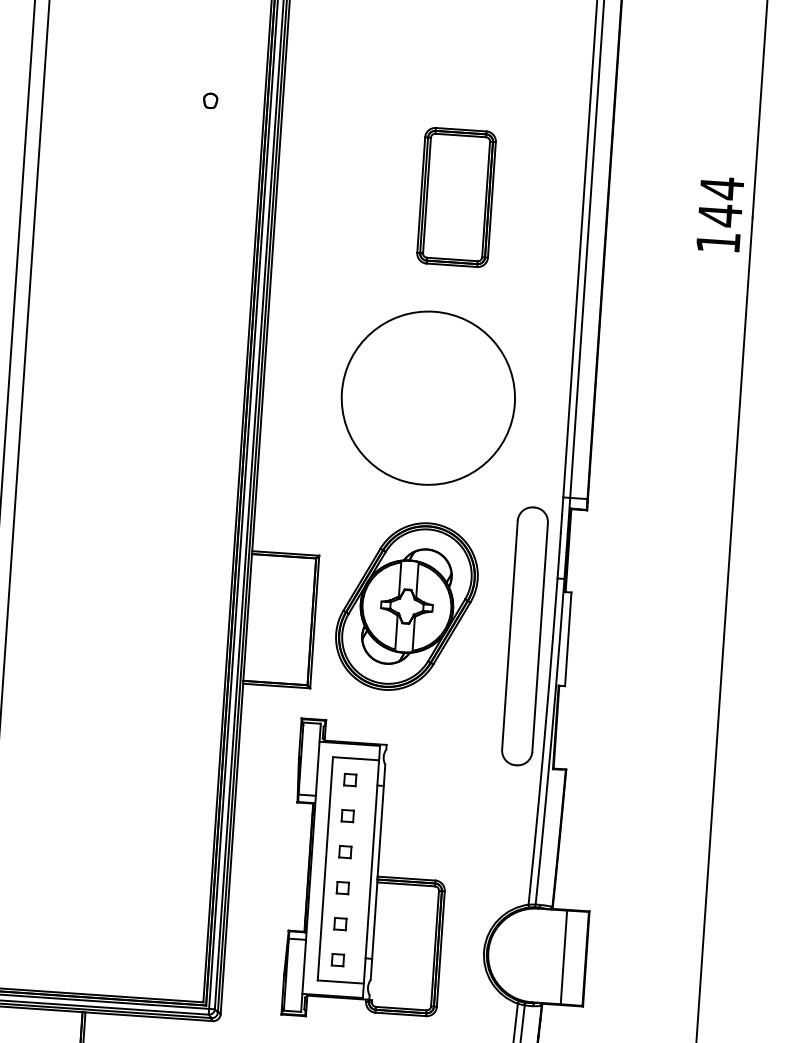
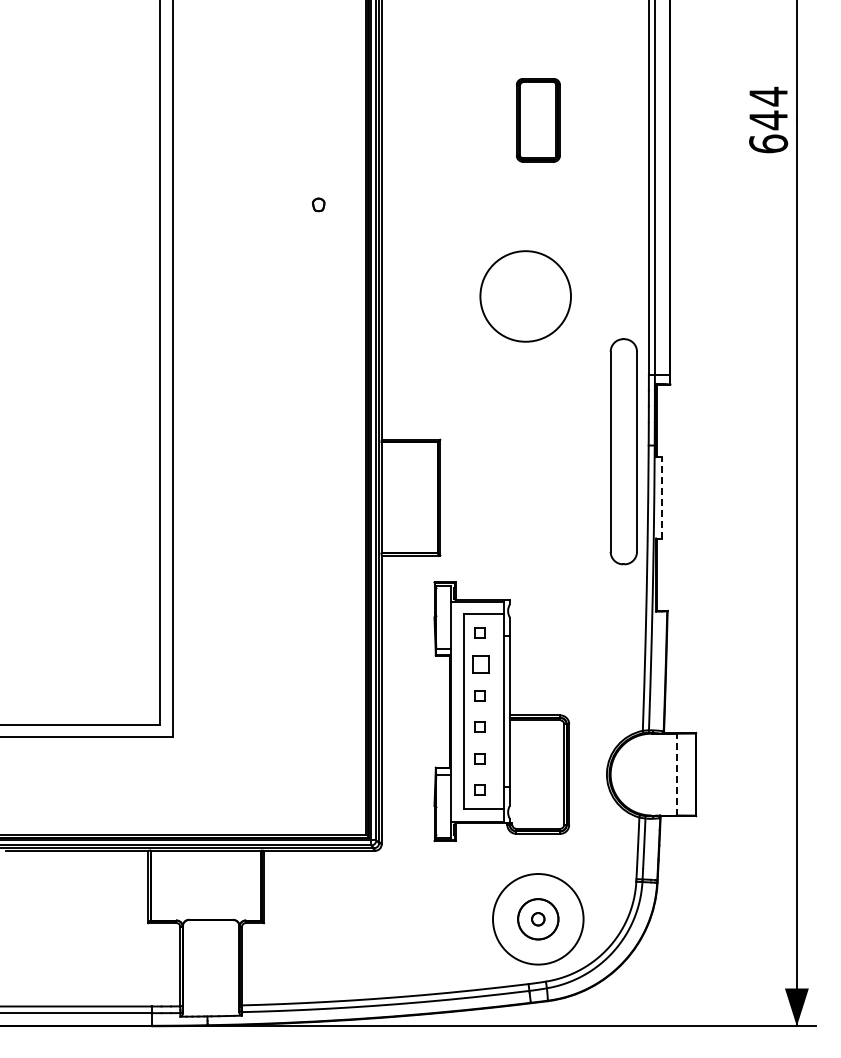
part: (210, 100) -> (318, 204), moved
part: (456, 197) -> (538, 120), size x0.7
text: (718, 242) -> (768, 143), 144 -> 644
circle: (428, 397) -> (525, 295), size x0.6
part: (407, 606) -> (519, 478), removed
part: (524, 636) -> (623, 451), moved
line: (568, 638) -> (661, 497), solid -> dashed
part: (346, 815) -> (479, 664), size x1.6
line: (563, 957) -> (676, 774), solid -> dashed

